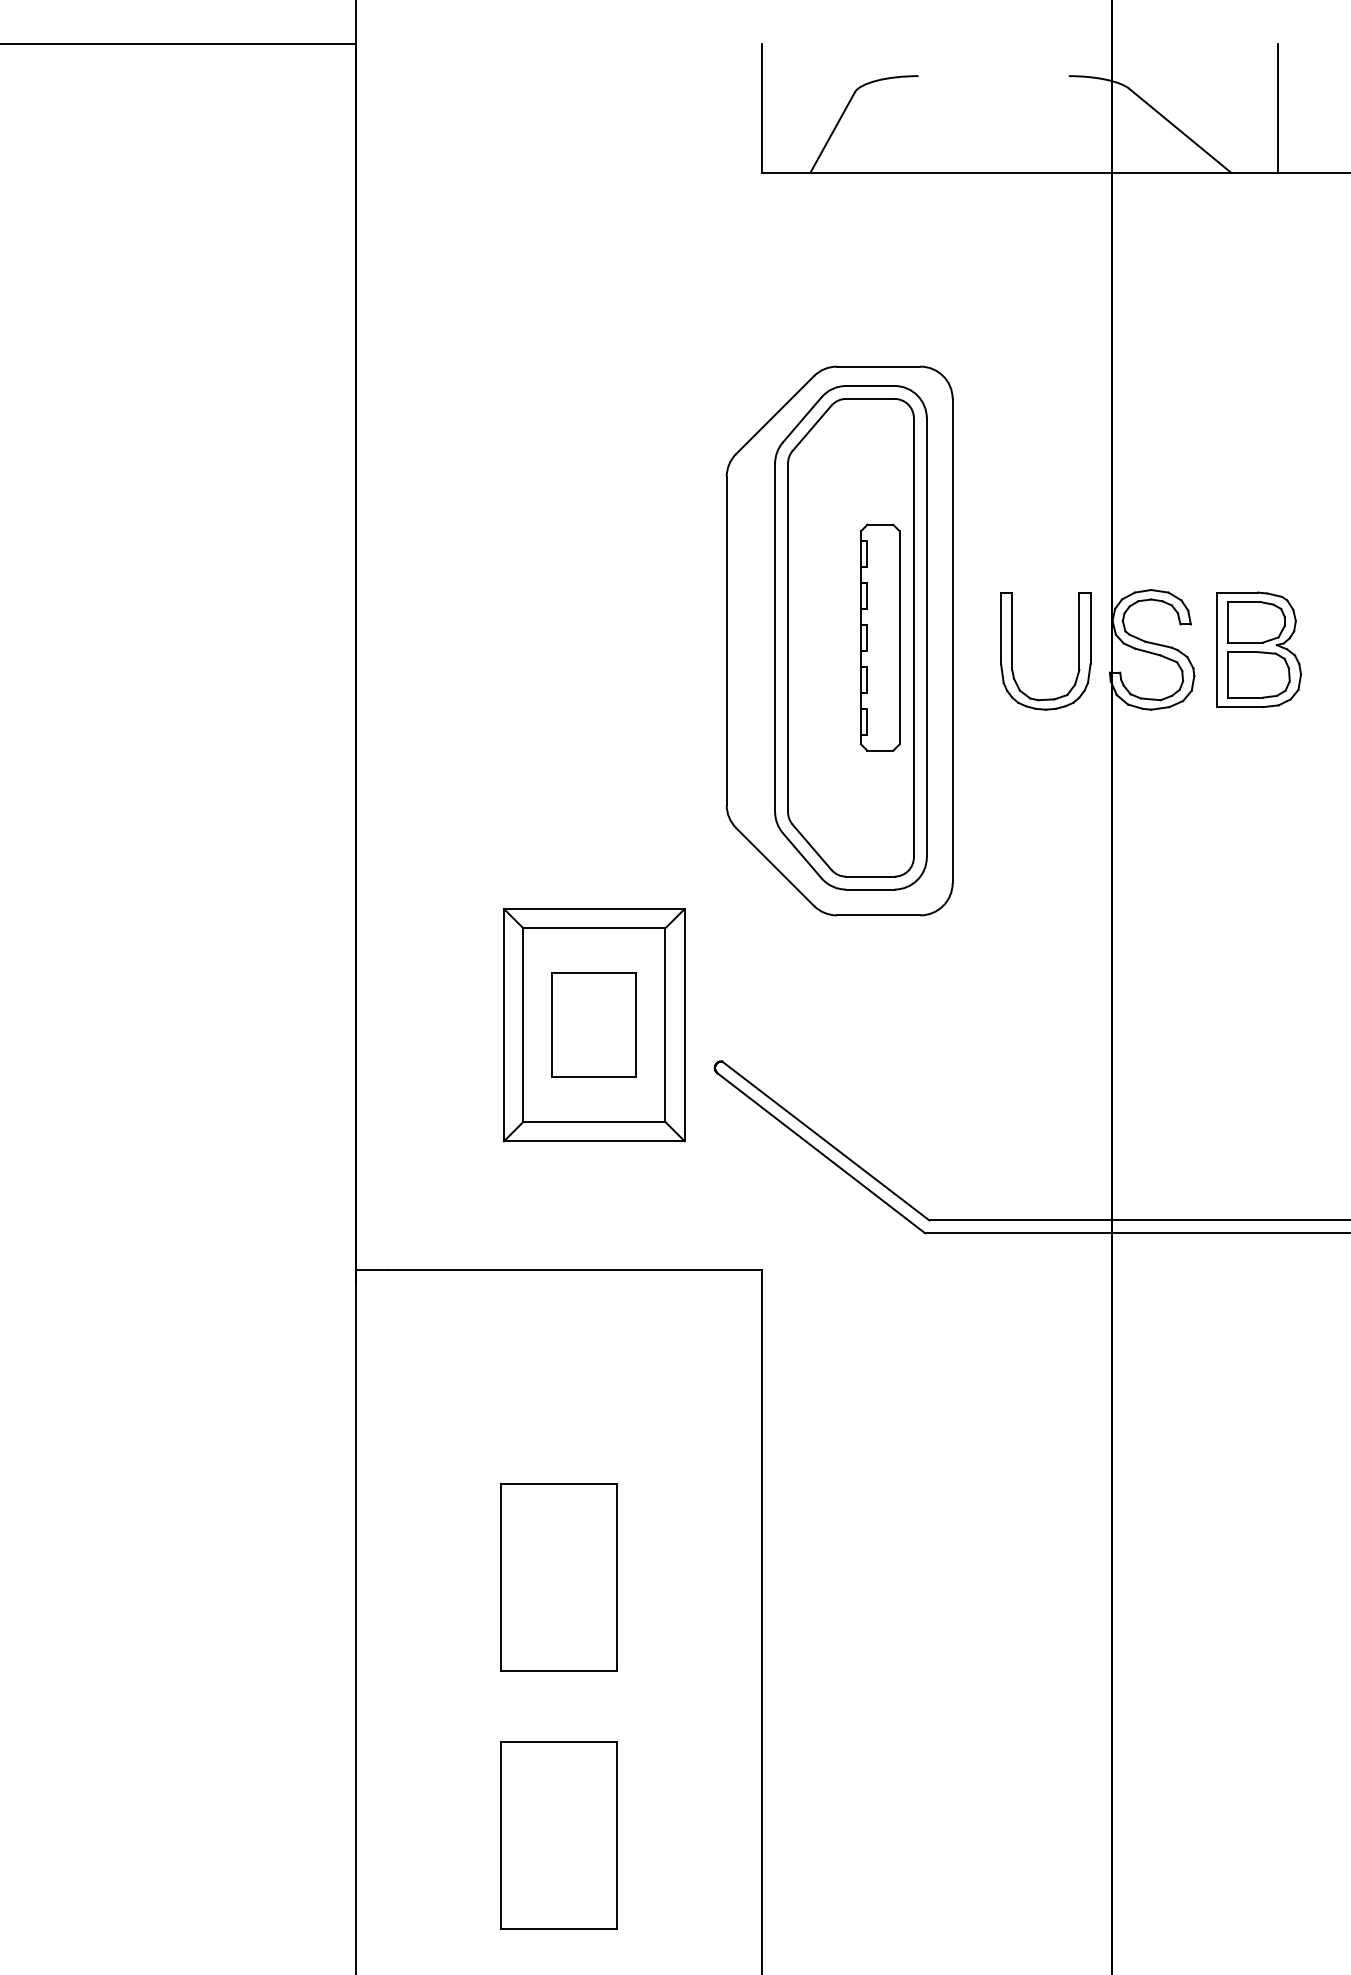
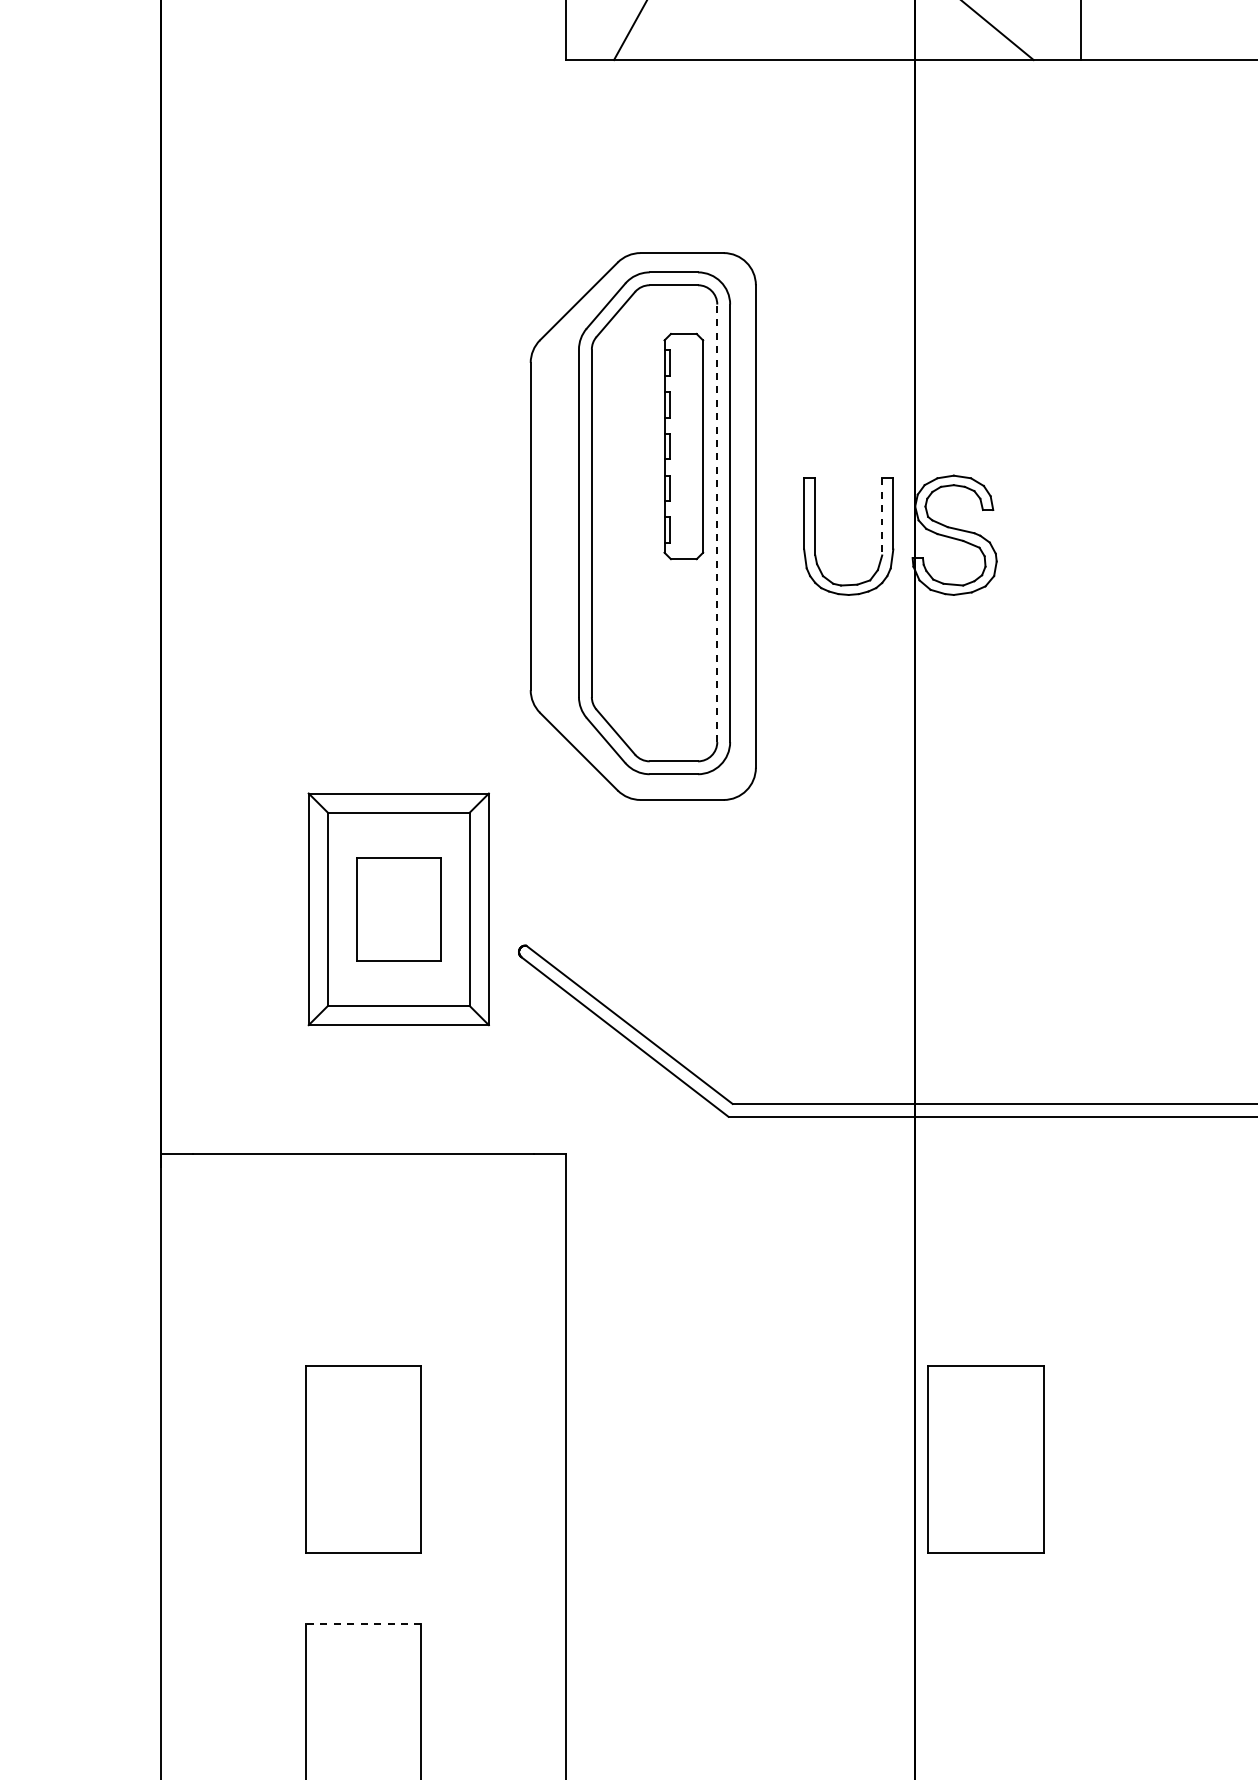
line: (1079, 631) -> (882, 517), solid -> dashed
part: (879, 637) -> (682, 446), moved
line: (913, 637) -> (716, 523), solid -> dashed
part: (1258, 649) -> (1060, 534), removed
part: (1183, 1577) -> (985, 1459), added
line: (558, 1741) -> (363, 1623), solid -> dashed

